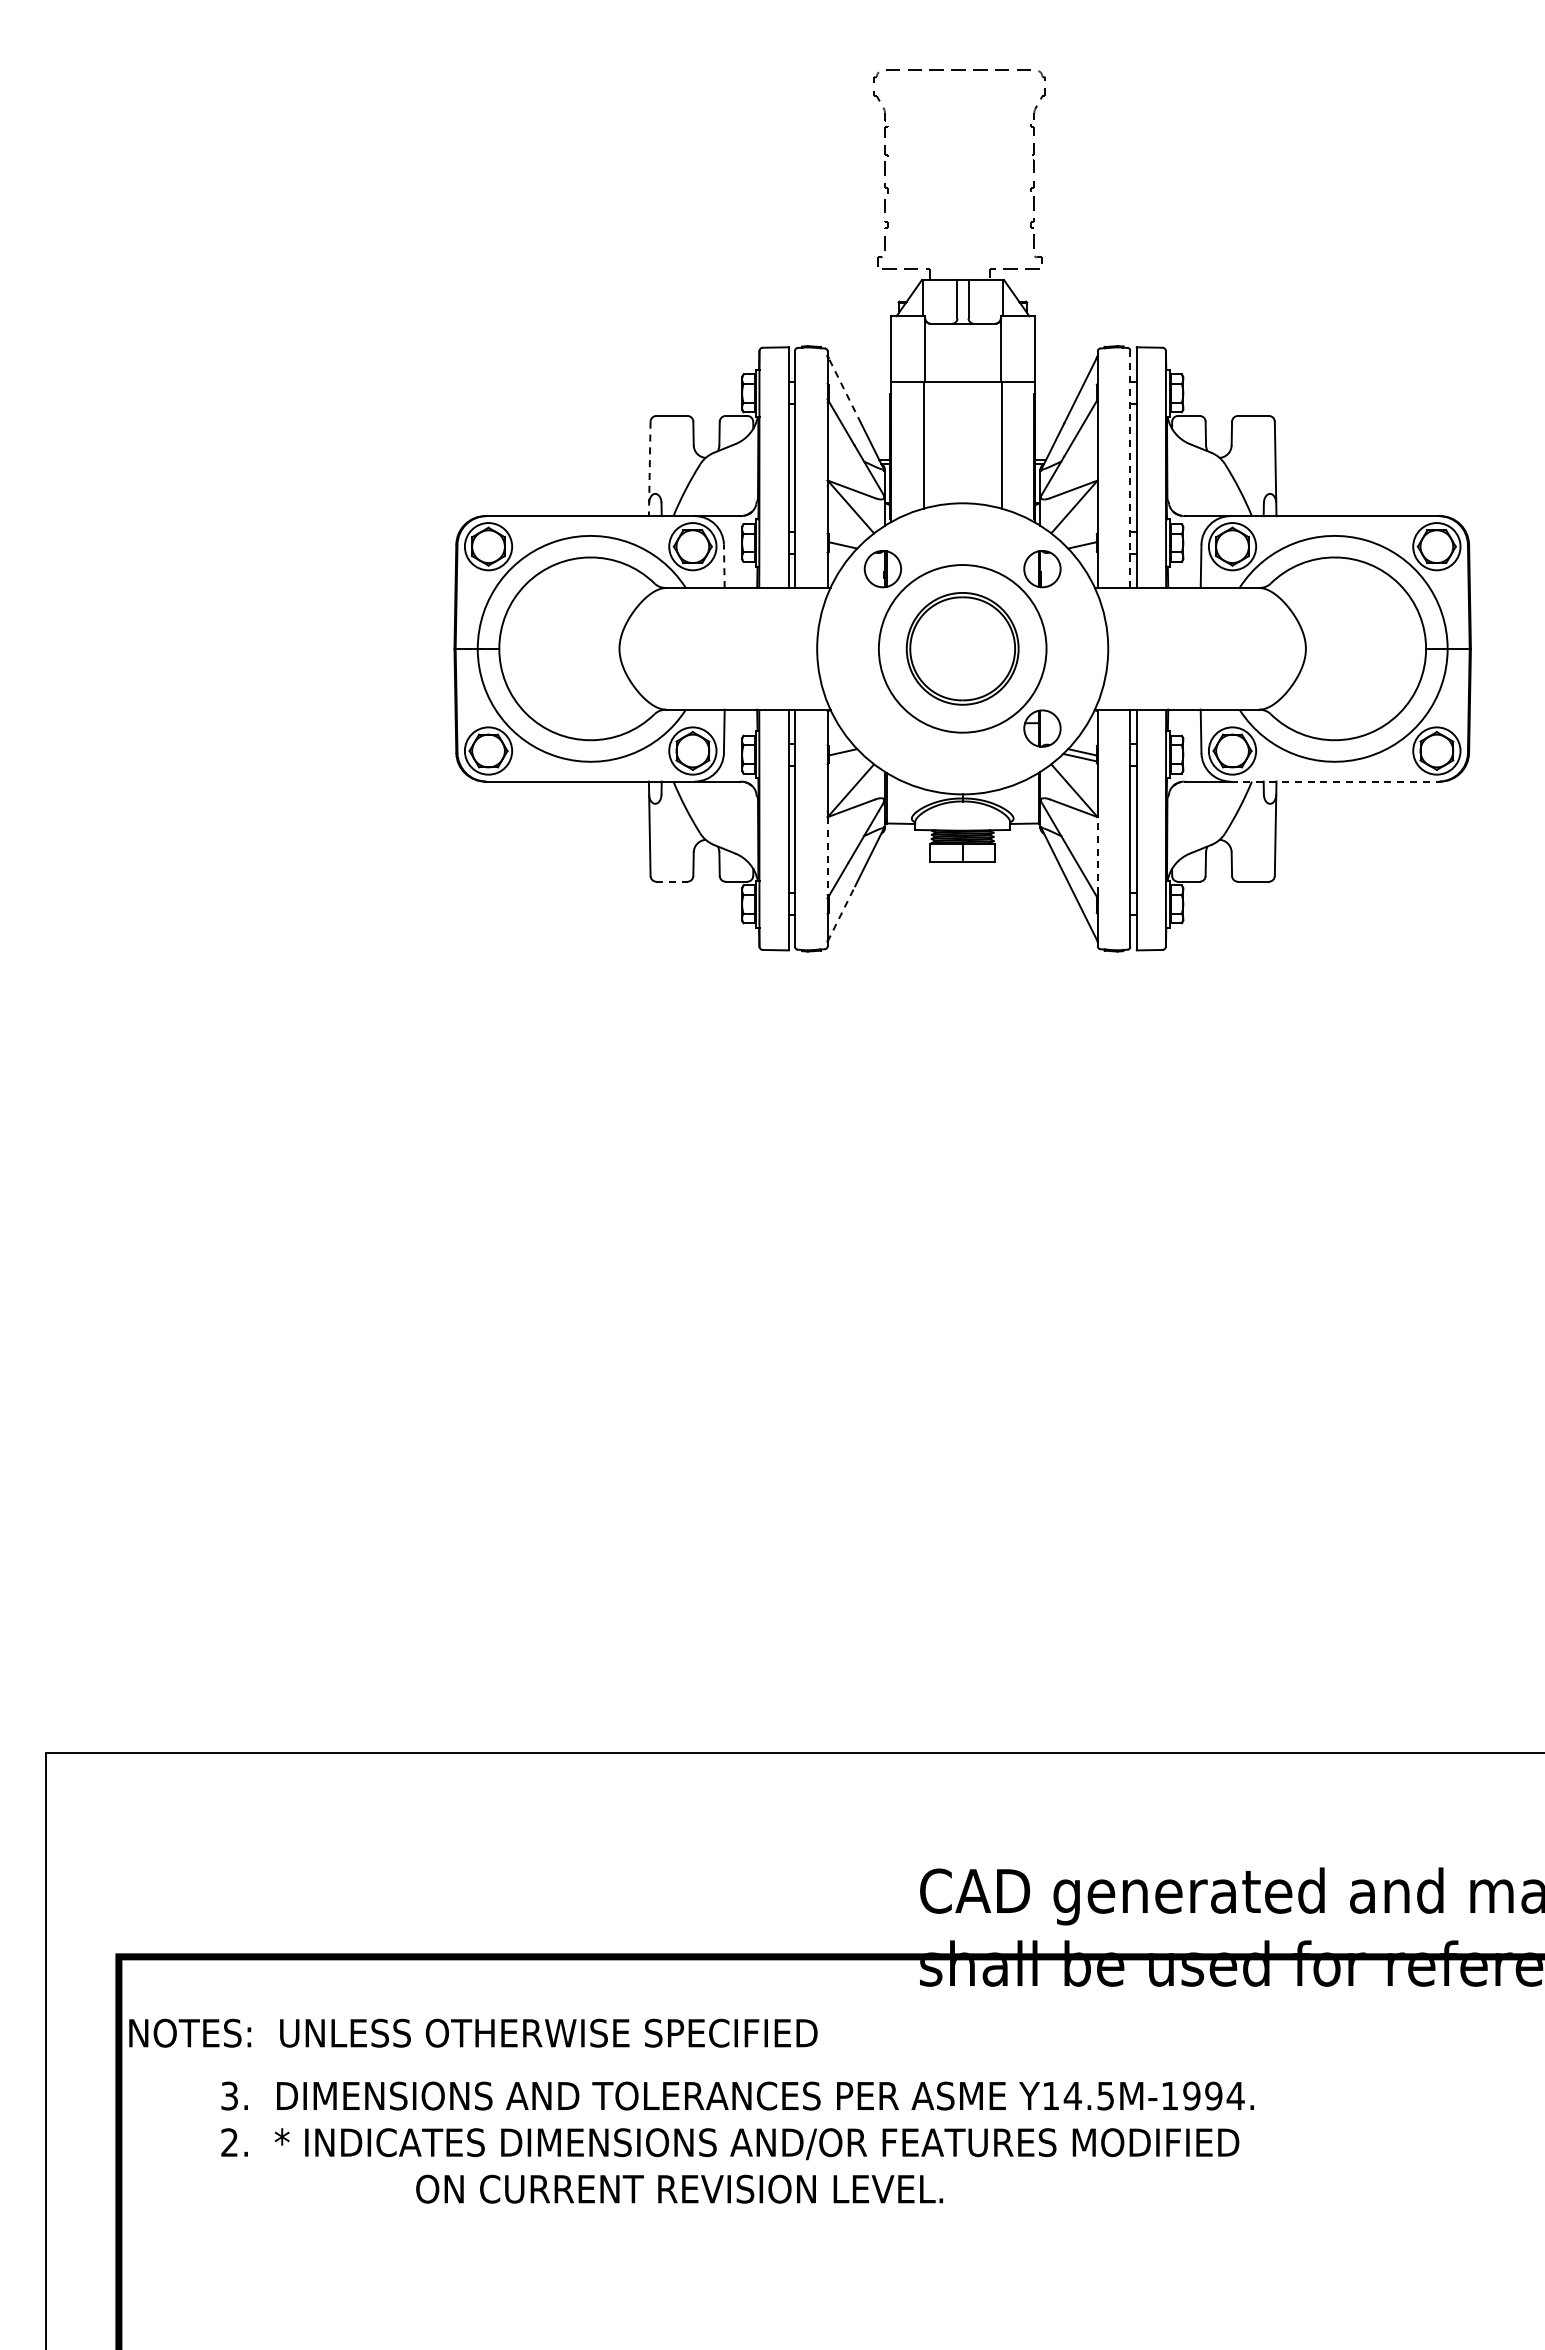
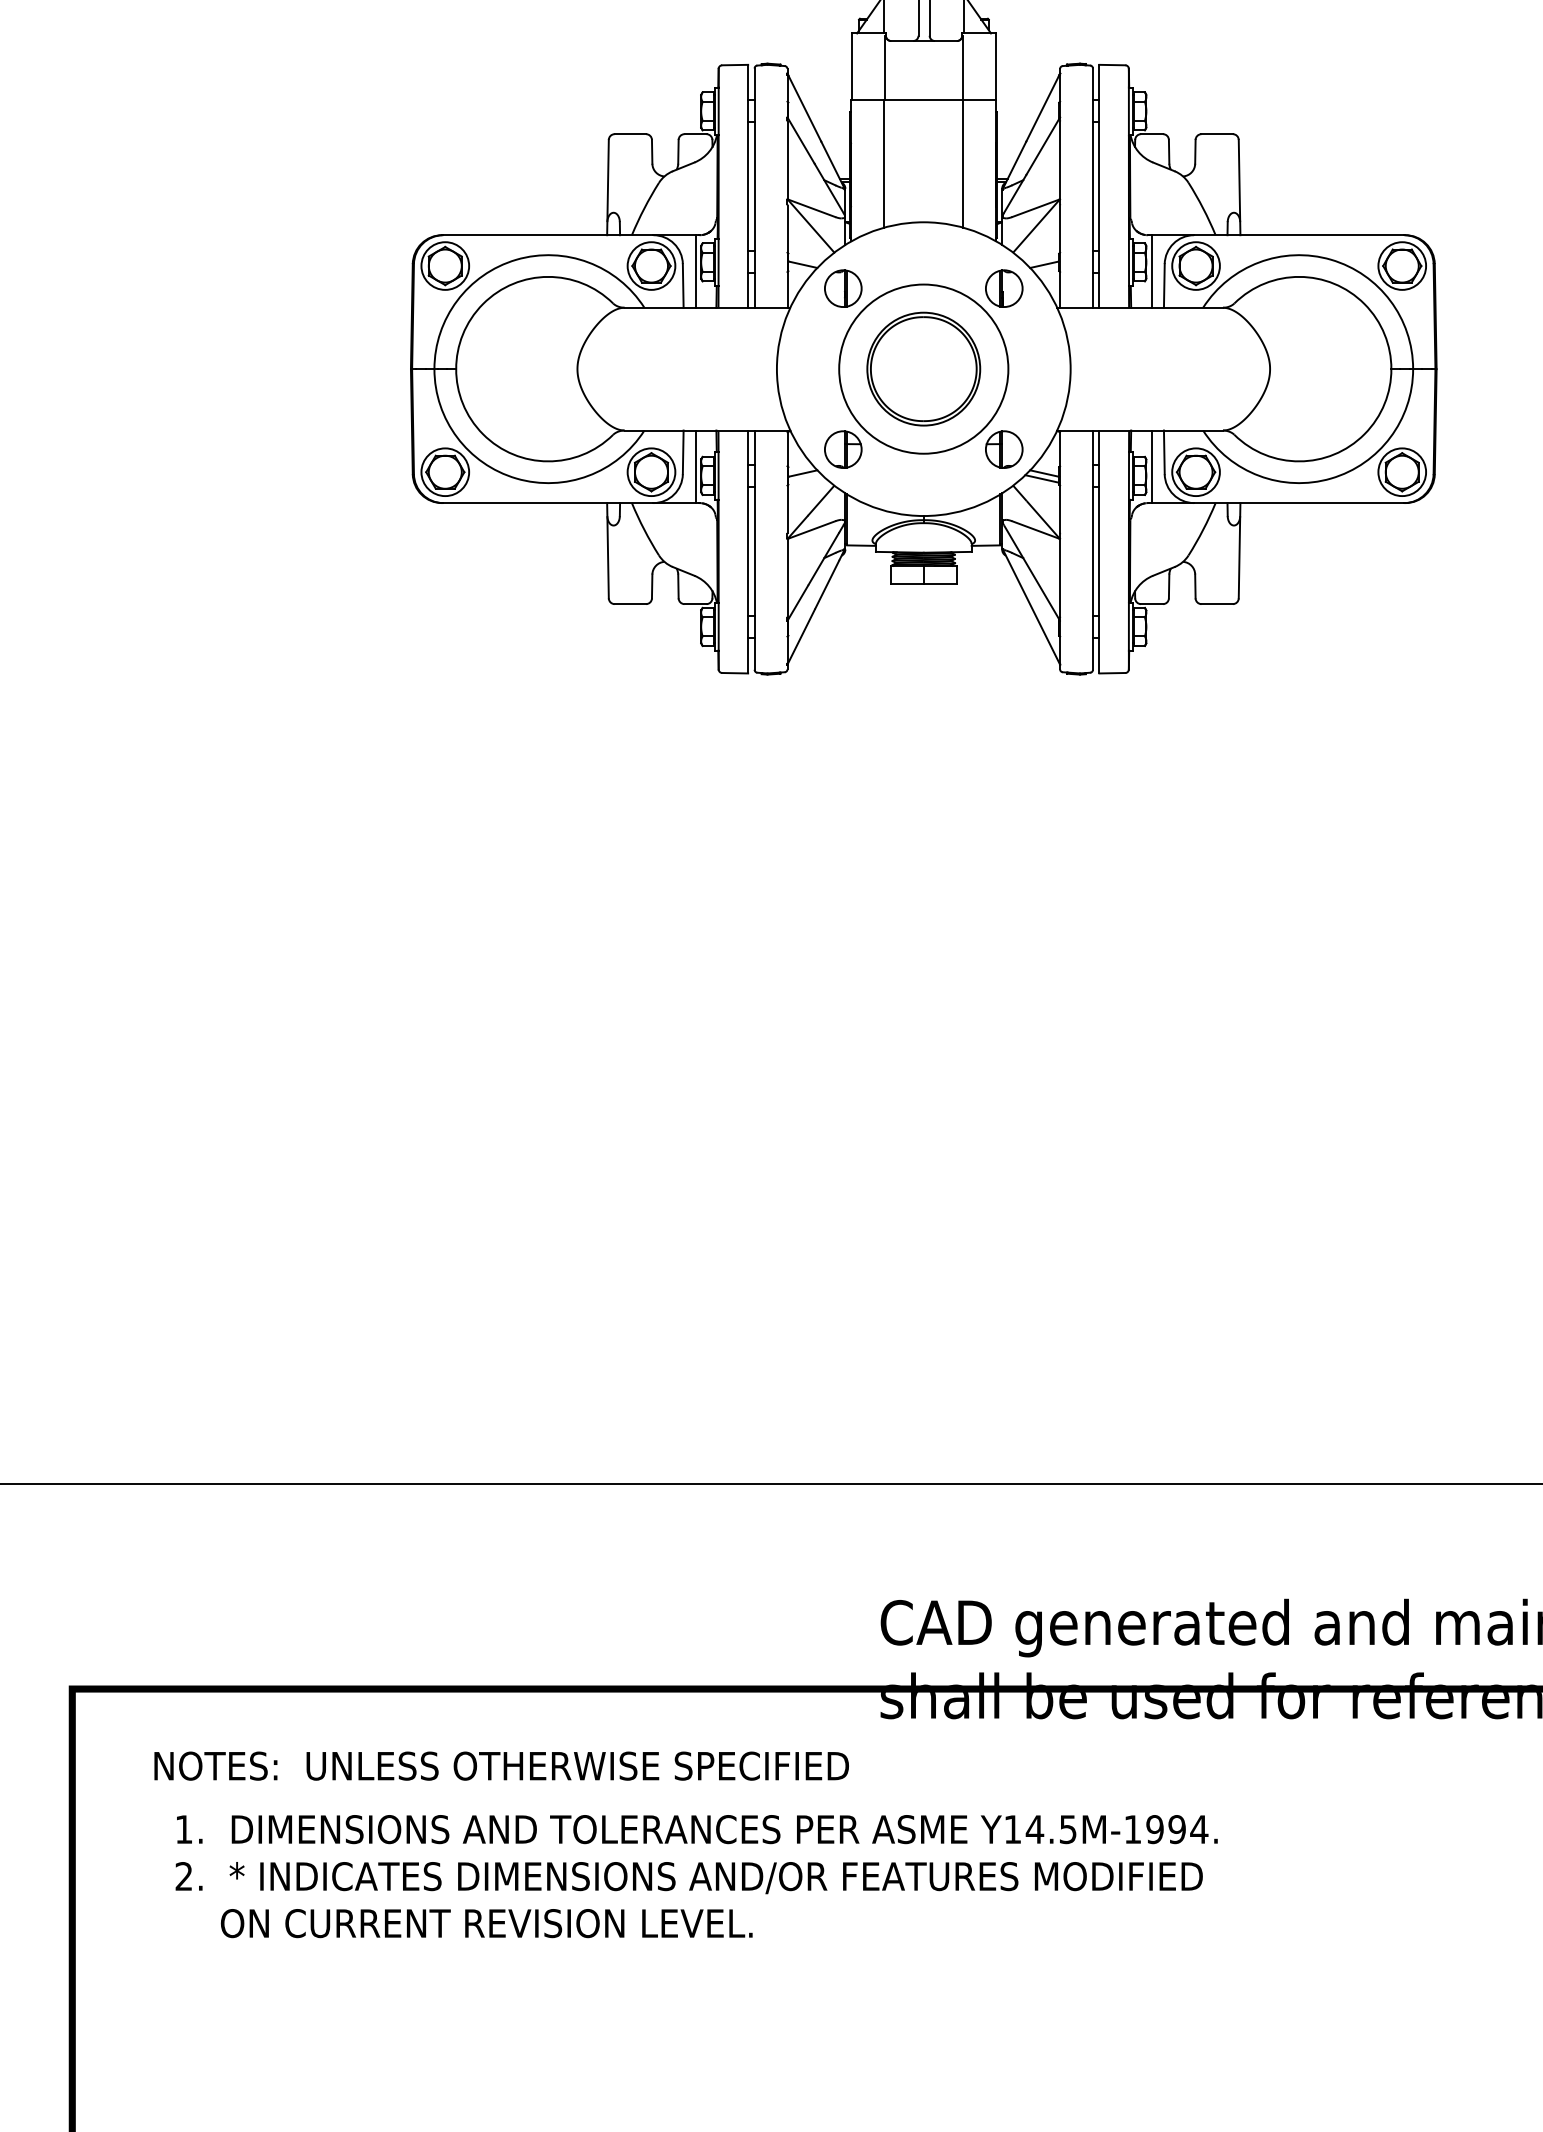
line: (844, 389) -> (804, 107), dashed -> solid
line: (649, 469) -> (607, 188), dashed -> solid
line: (1130, 469) -> (1093, 188), dashed -> solid
line: (736, 552) -> (695, 271), added
line: (1188, 552) -> (1151, 271), added
line: (724, 566) -> (683, 286), dashed -> solid
part: (882, 728) -> (842, 449), added
line: (736, 745) -> (695, 466), added
line: (1188, 745) -> (1151, 466), added
line: (1335, 781) -> (1299, 503), dashed -> solid
line: (1097, 855) -> (1059, 577), dashed -> solid
line: (827, 856) -> (787, 578), dashed -> solid
line: (671, 881) -> (629, 603), dashed -> solid
line: (841, 914) -> (801, 637), dashed -> solid
text: (473, 2032) -> (501, 1765), moved
text: (229, 2095) -> (183, 1828), 3. -> 1.
text: (679, 2188) -> (486, 1922), moved

